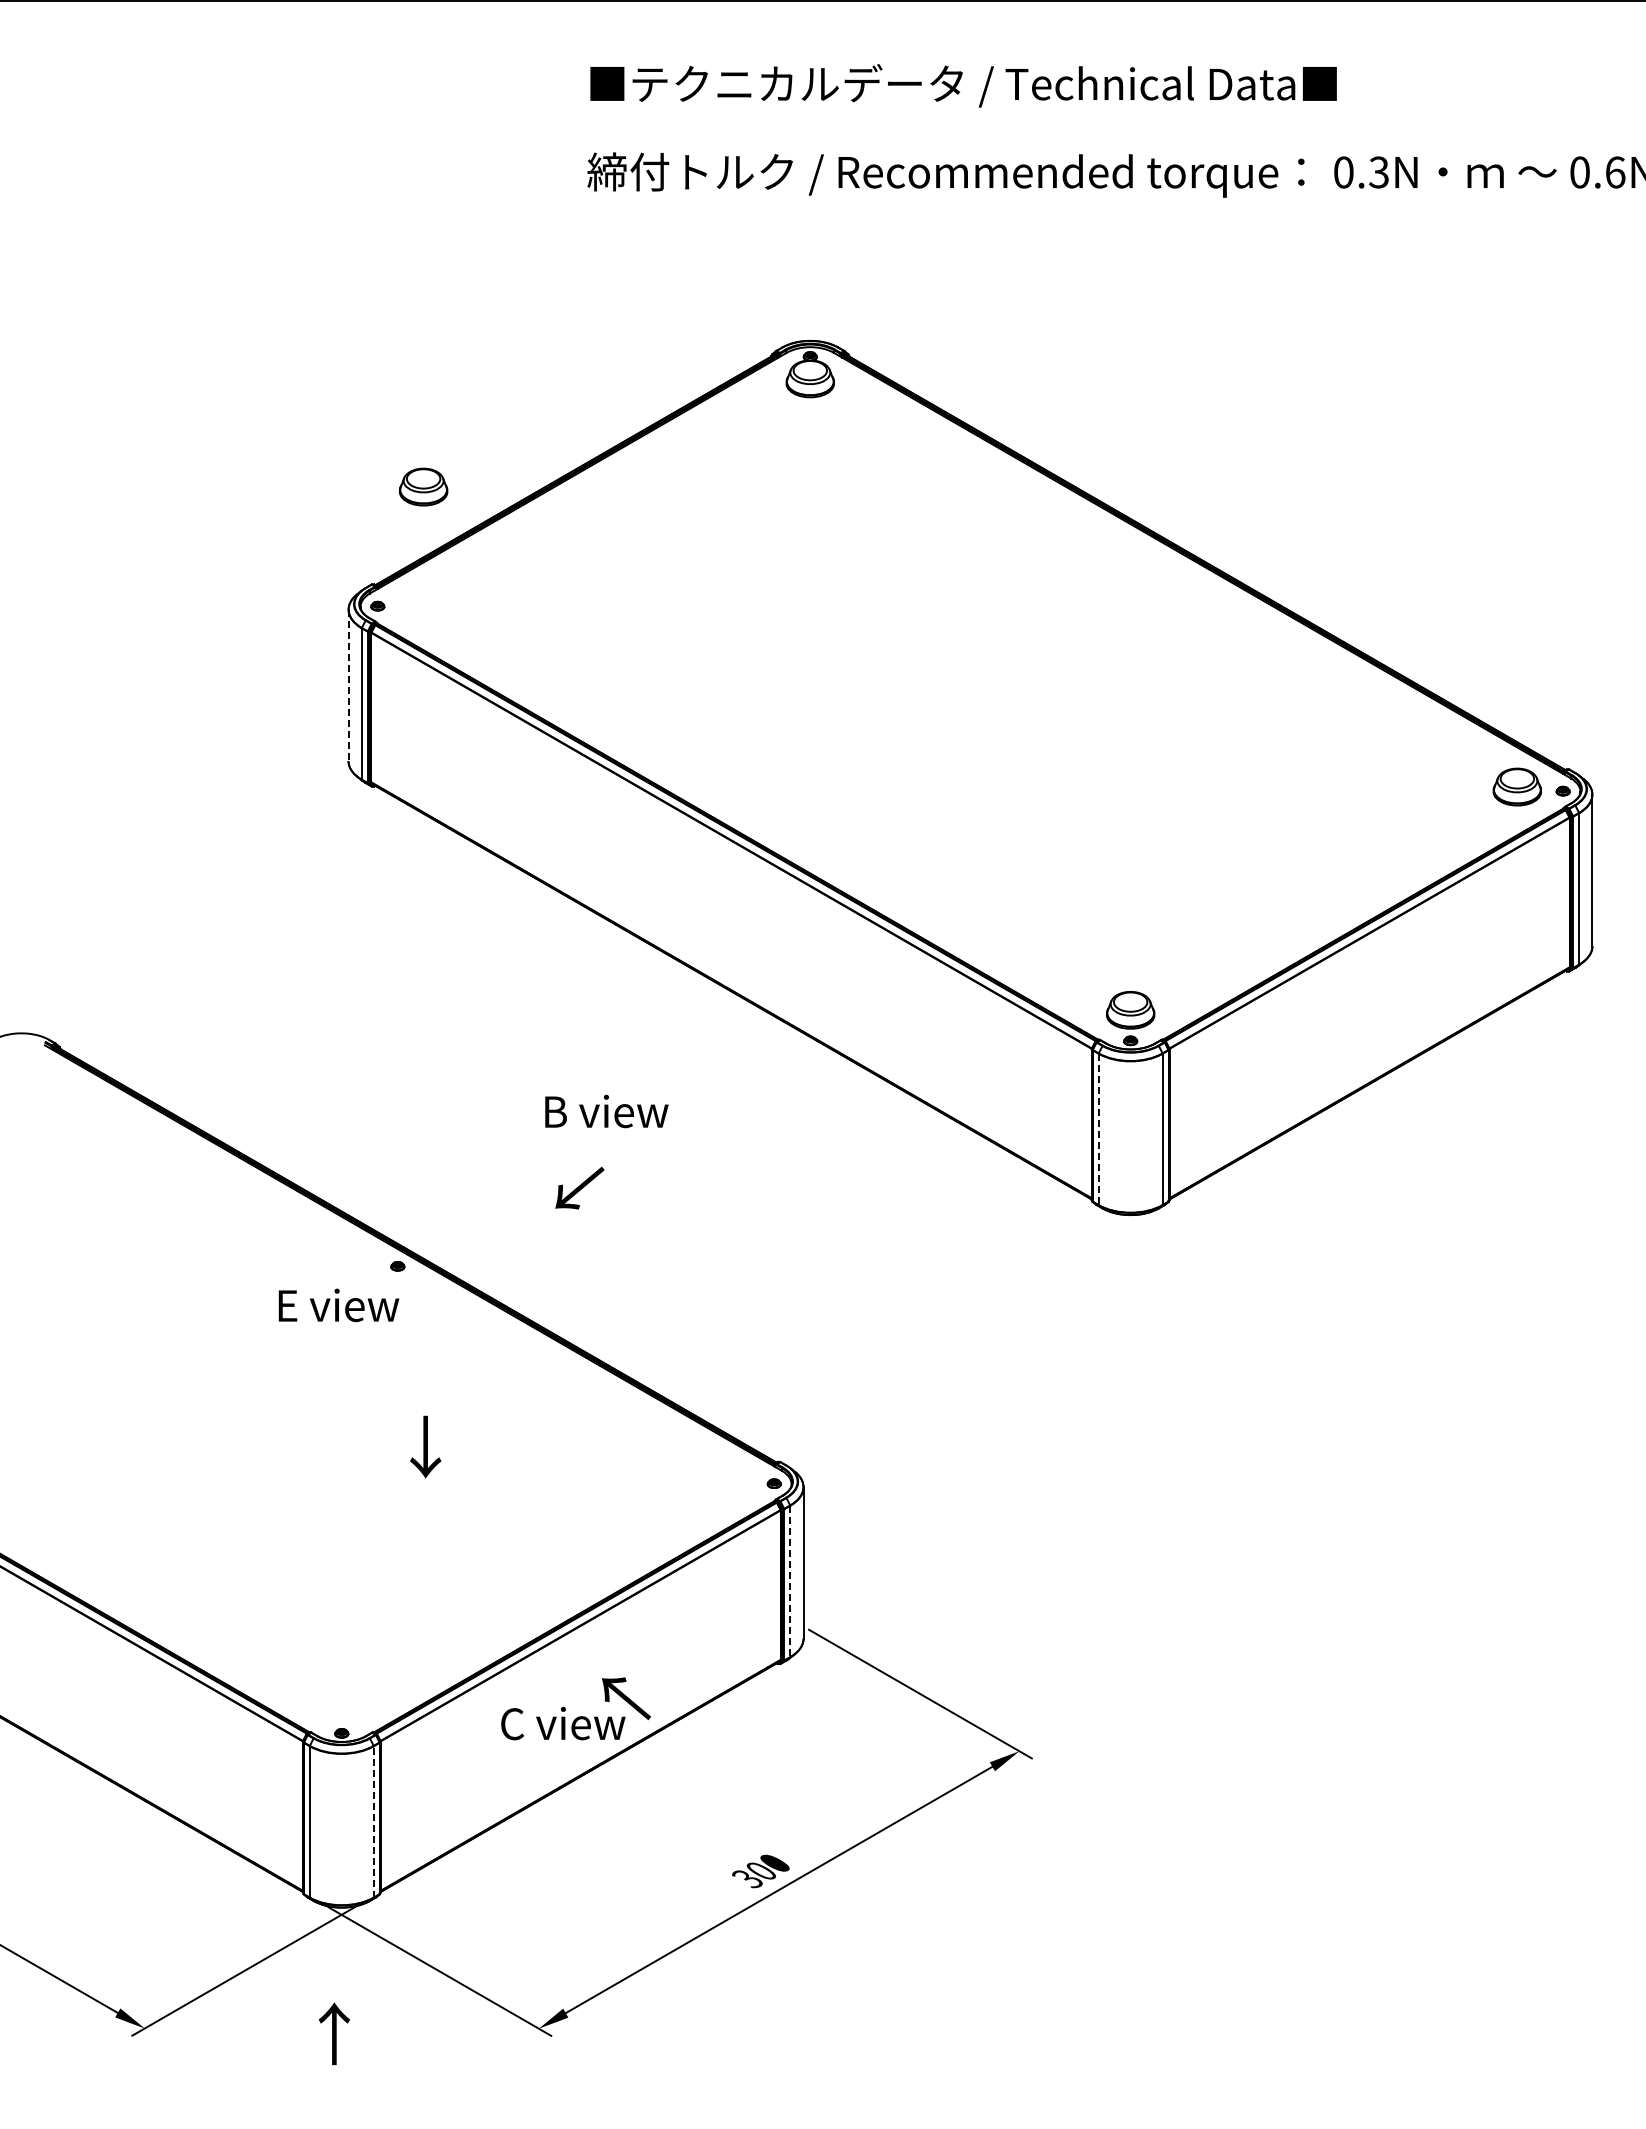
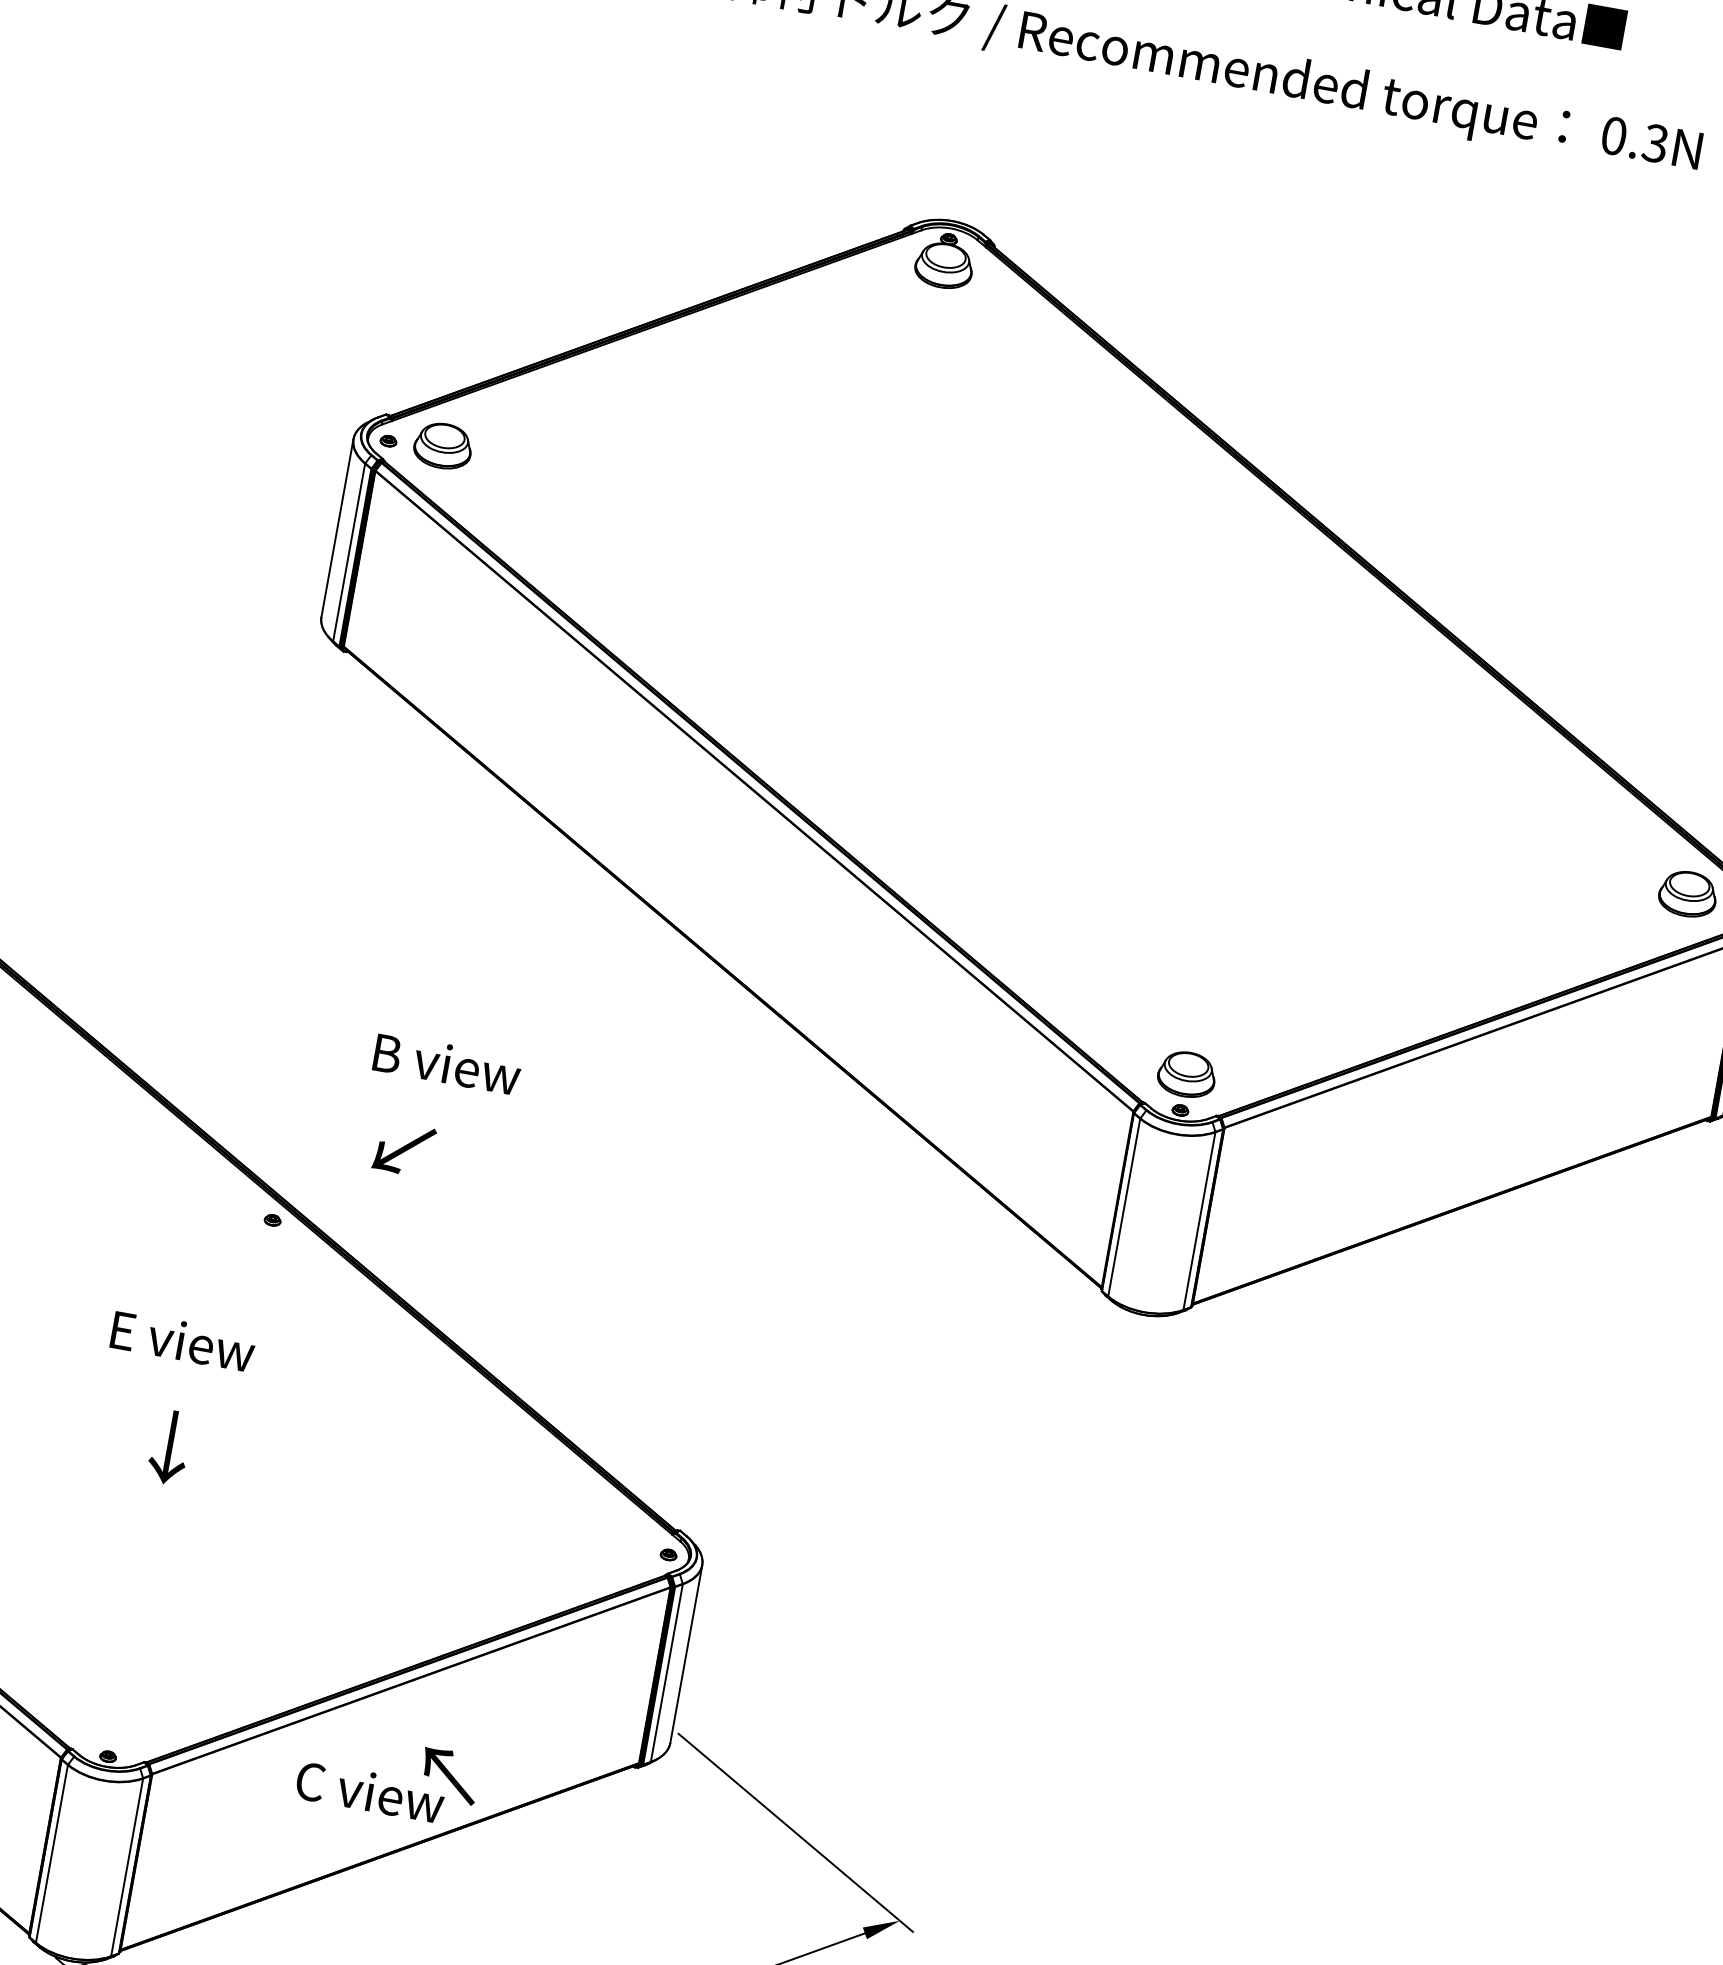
part: (423, 486) -> (443, 445), moved
line: (348, 685) -> (337, 528), dashed -> solid
text: (606, 1111) -> (447, 1064), moved
line: (1098, 1129) -> (1124, 1207), dashed -> solid
text: (579, 1187) -> (403, 1148), moved
text: (338, 1305) -> (182, 1341), moved
text: (425, 1446) -> (169, 1446), moved
line: (790, 1581) -> (667, 1673), dashed -> solid
line: (373, 1821) -> (126, 1866), dashed -> solid

